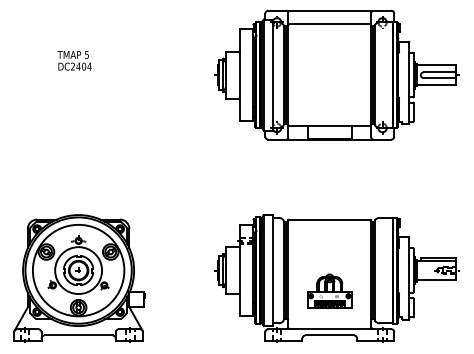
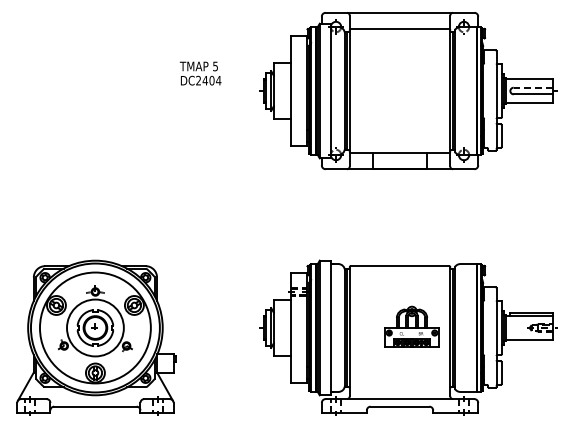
text: (74, 60) -> (200, 73), moved
line: (439, 72) -> (533, 87), solid -> dashed
part: (329, 290) -> (411, 326), moved

